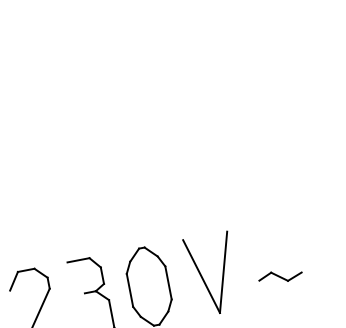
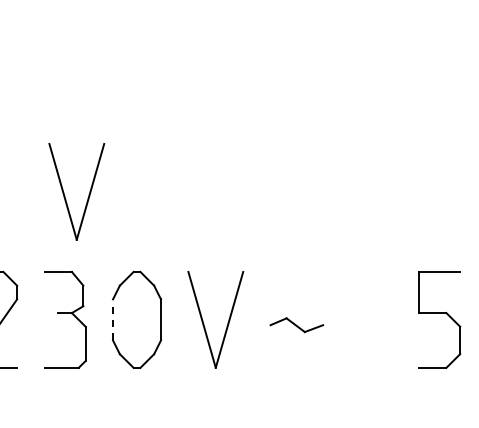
part: (72, 197) -> (65, 195), added
part: (280, 276) -> (296, 325), moved
line: (130, 289) -> (113, 319), solid -> dashed

